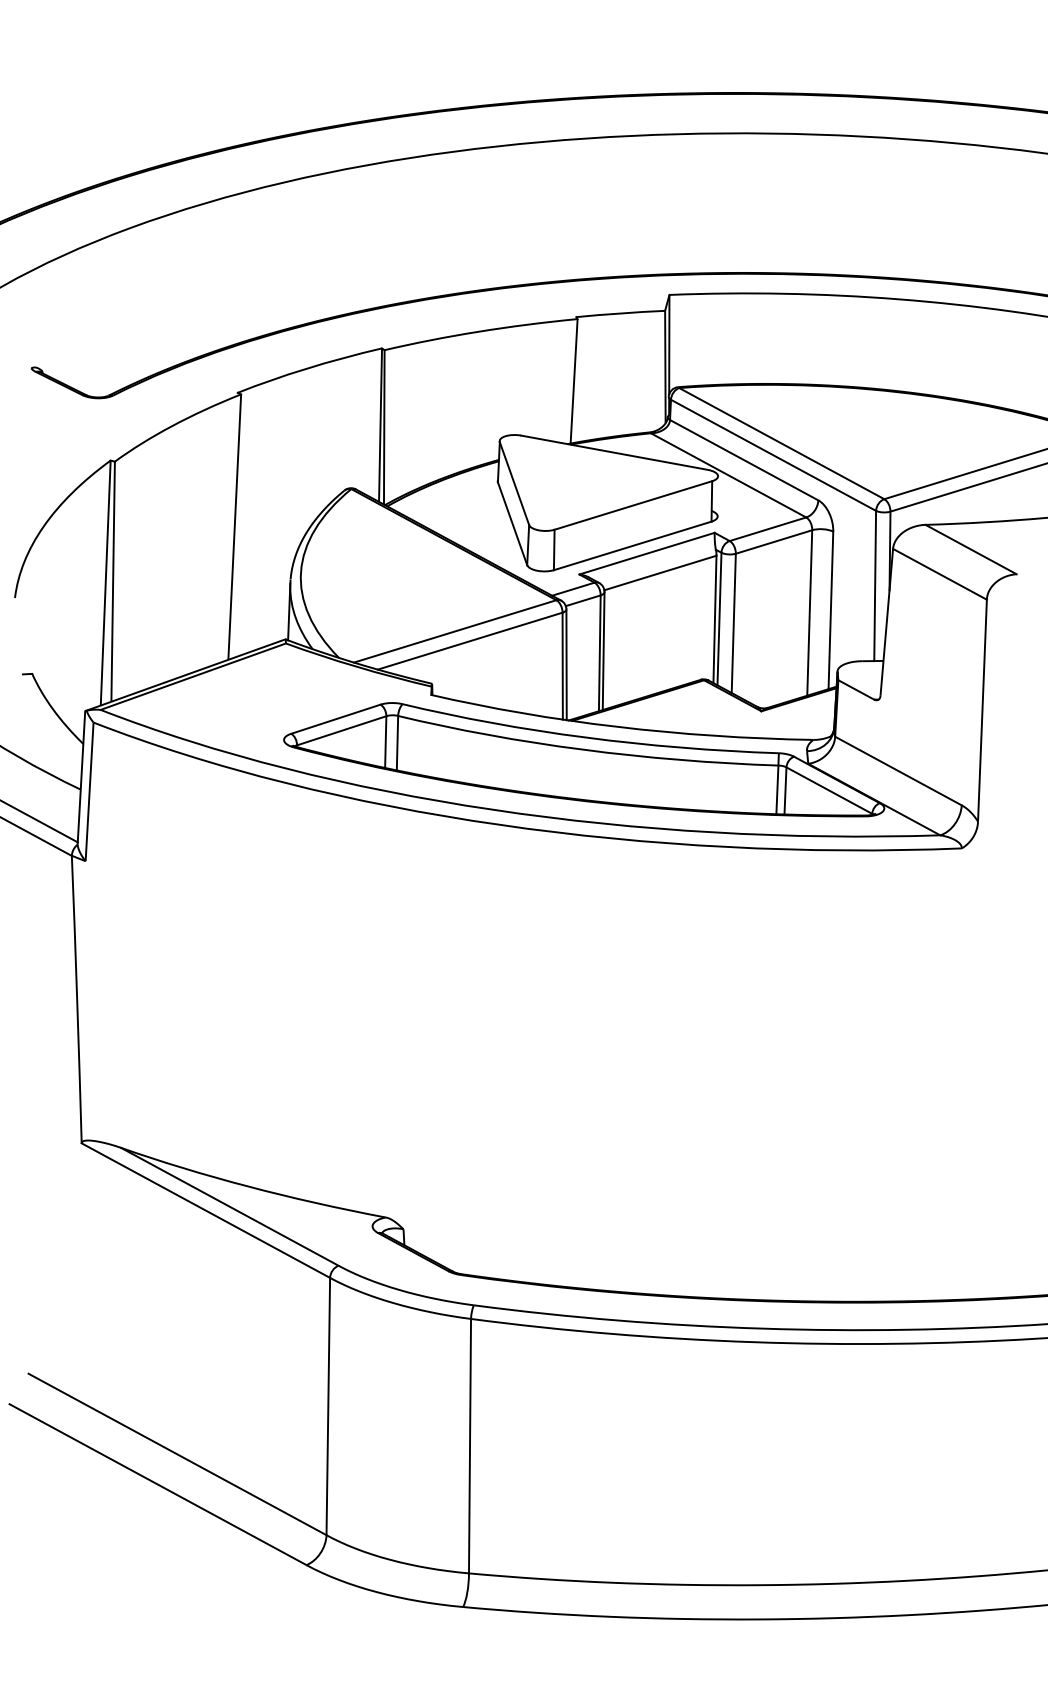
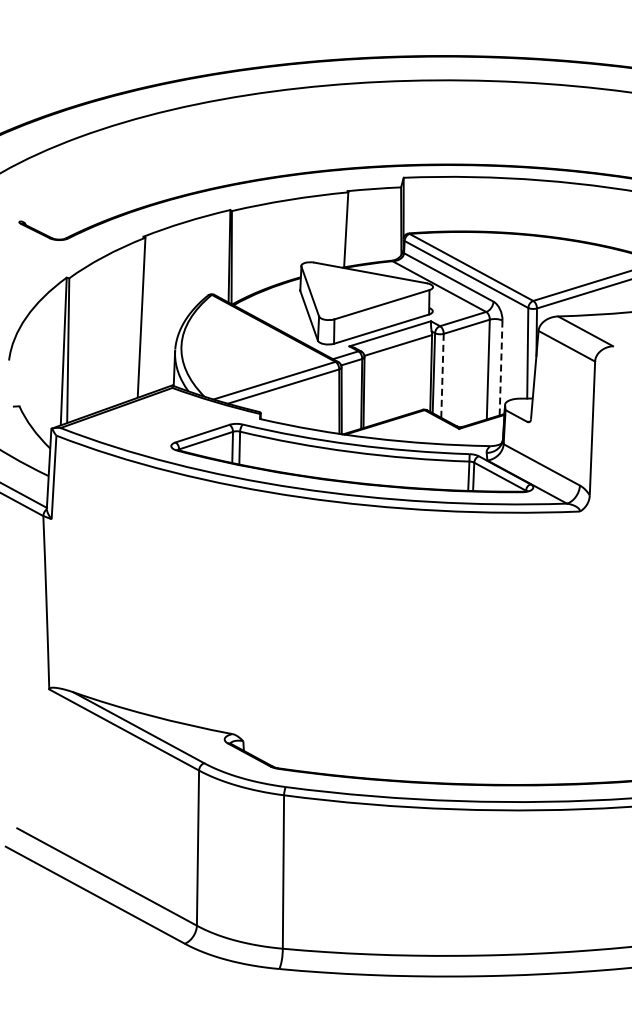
line: (831, 611) -> (501, 368), solid -> dashed
line: (733, 624) -> (442, 376), solid -> dashed

